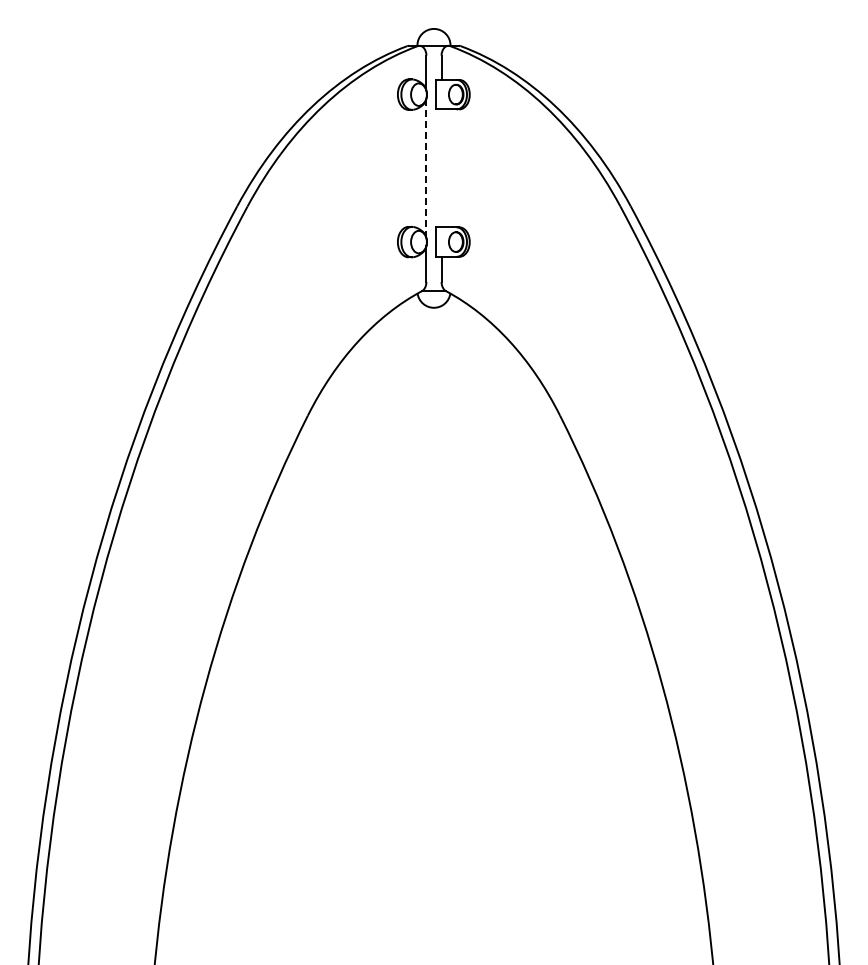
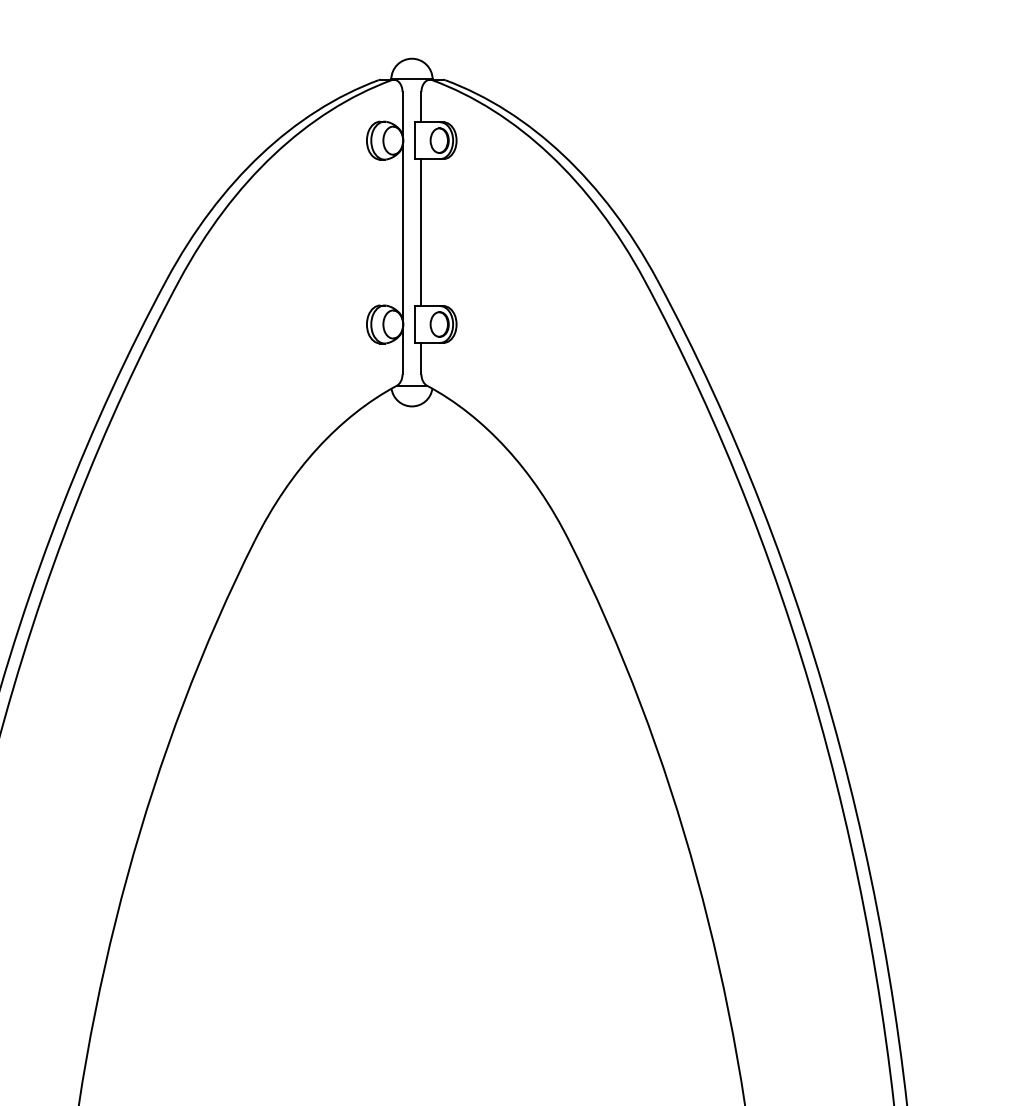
line: (426, 167) -> (402, 231), dashed -> solid
line: (441, 168) -> (421, 232), added

